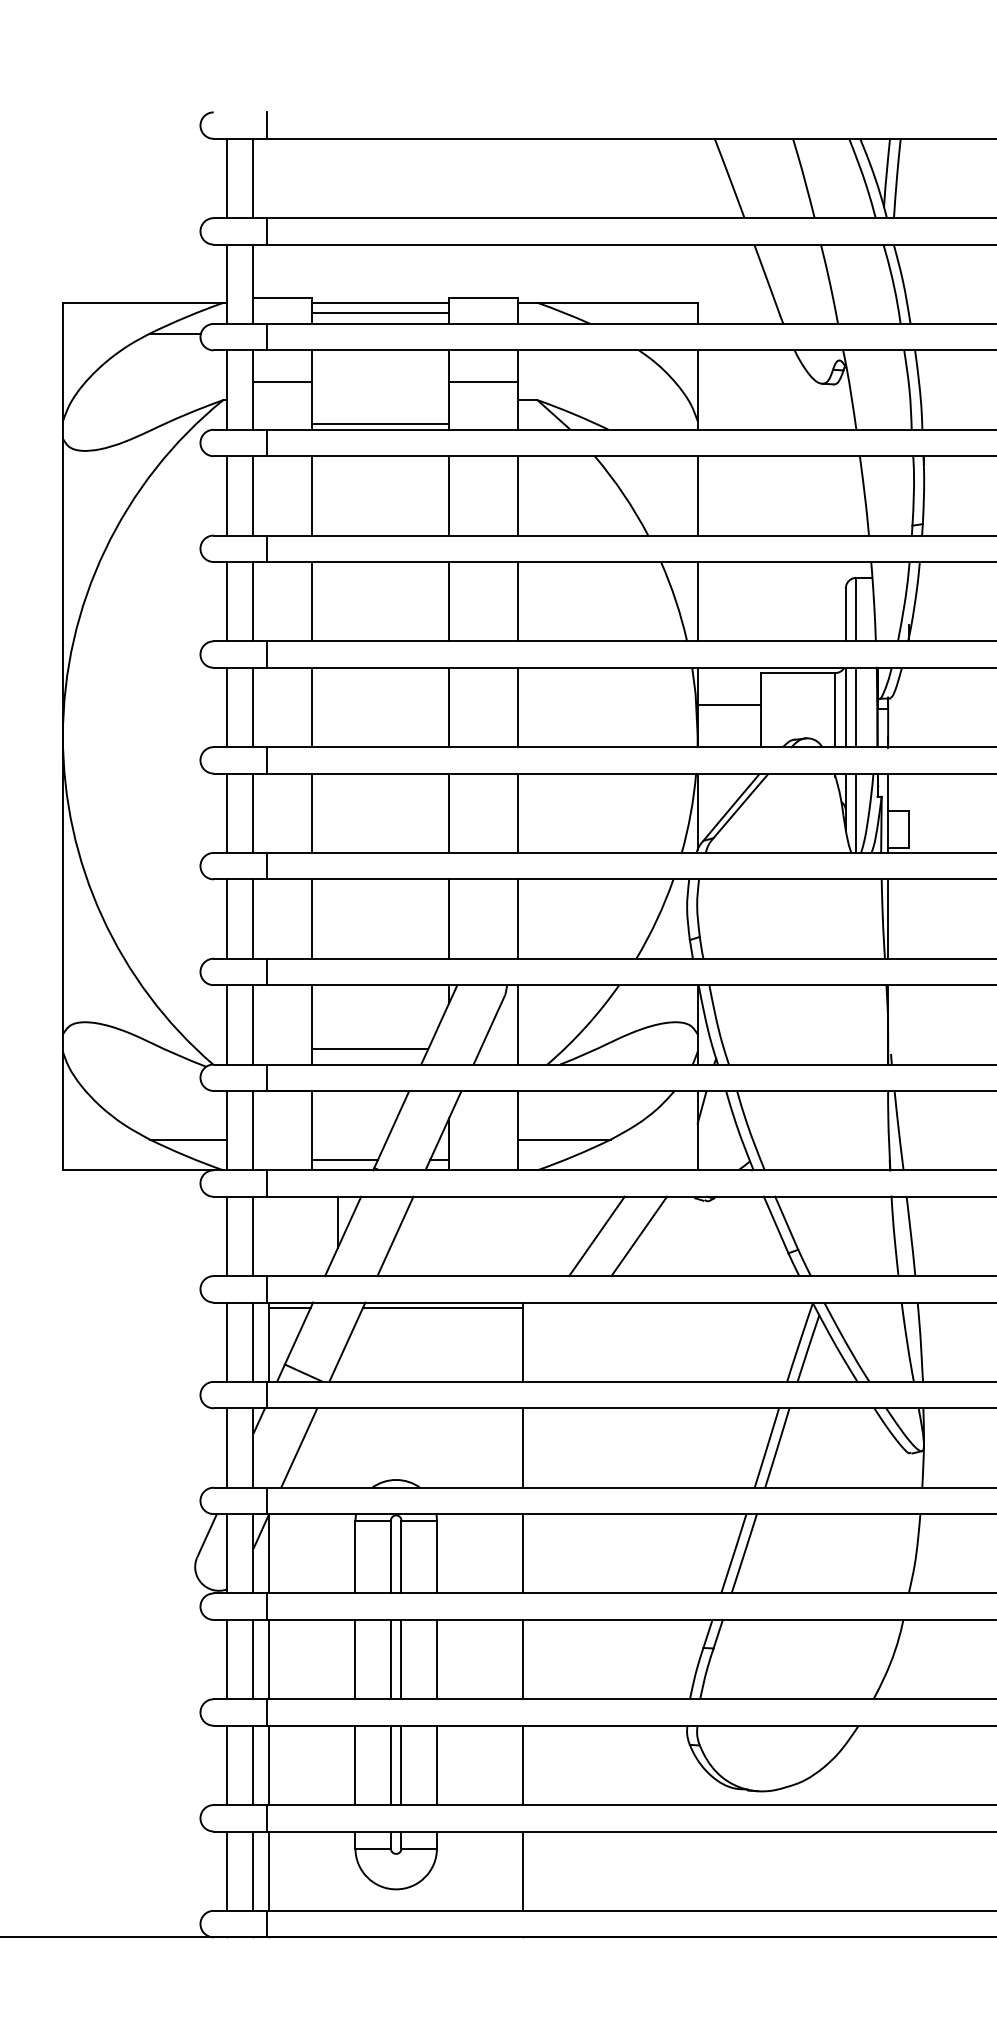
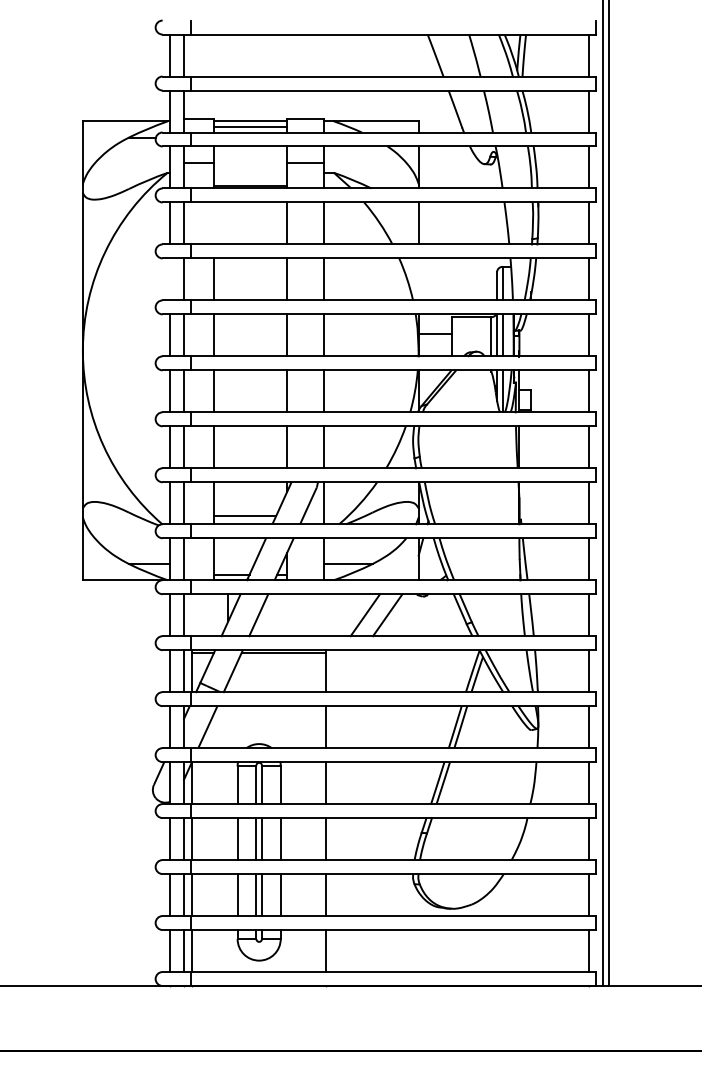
line: (311, 495) -> (214, 223), removed
line: (226, 601) -> (169, 279), removed
line: (697, 601) -> (418, 279), removed

